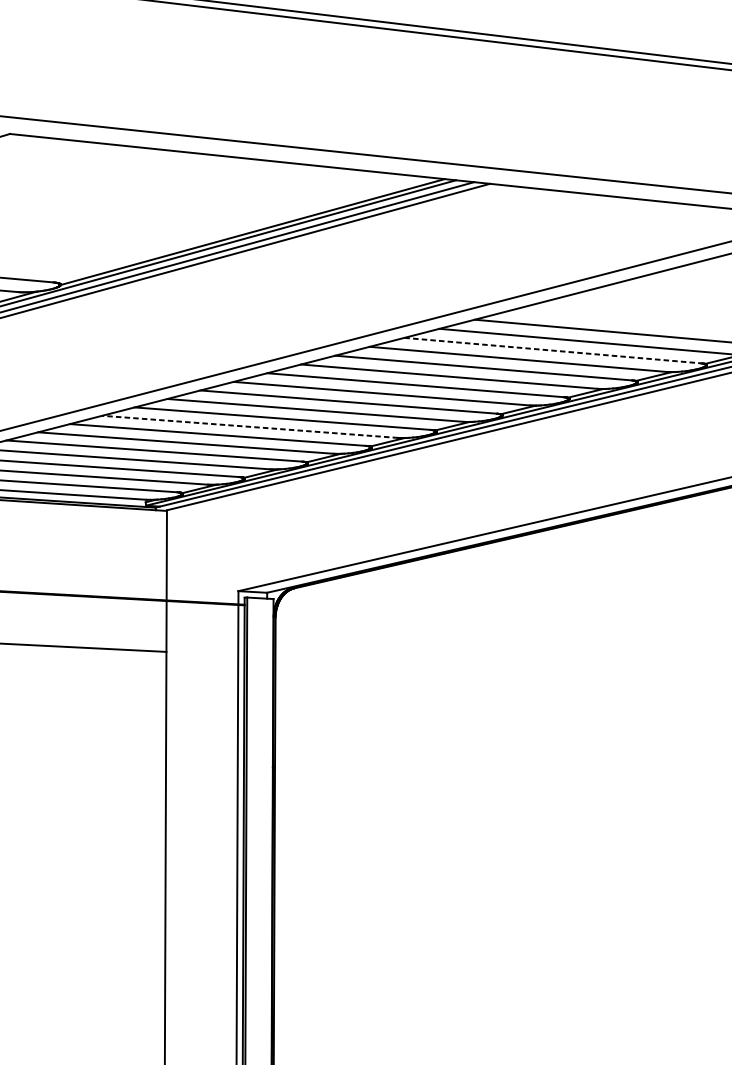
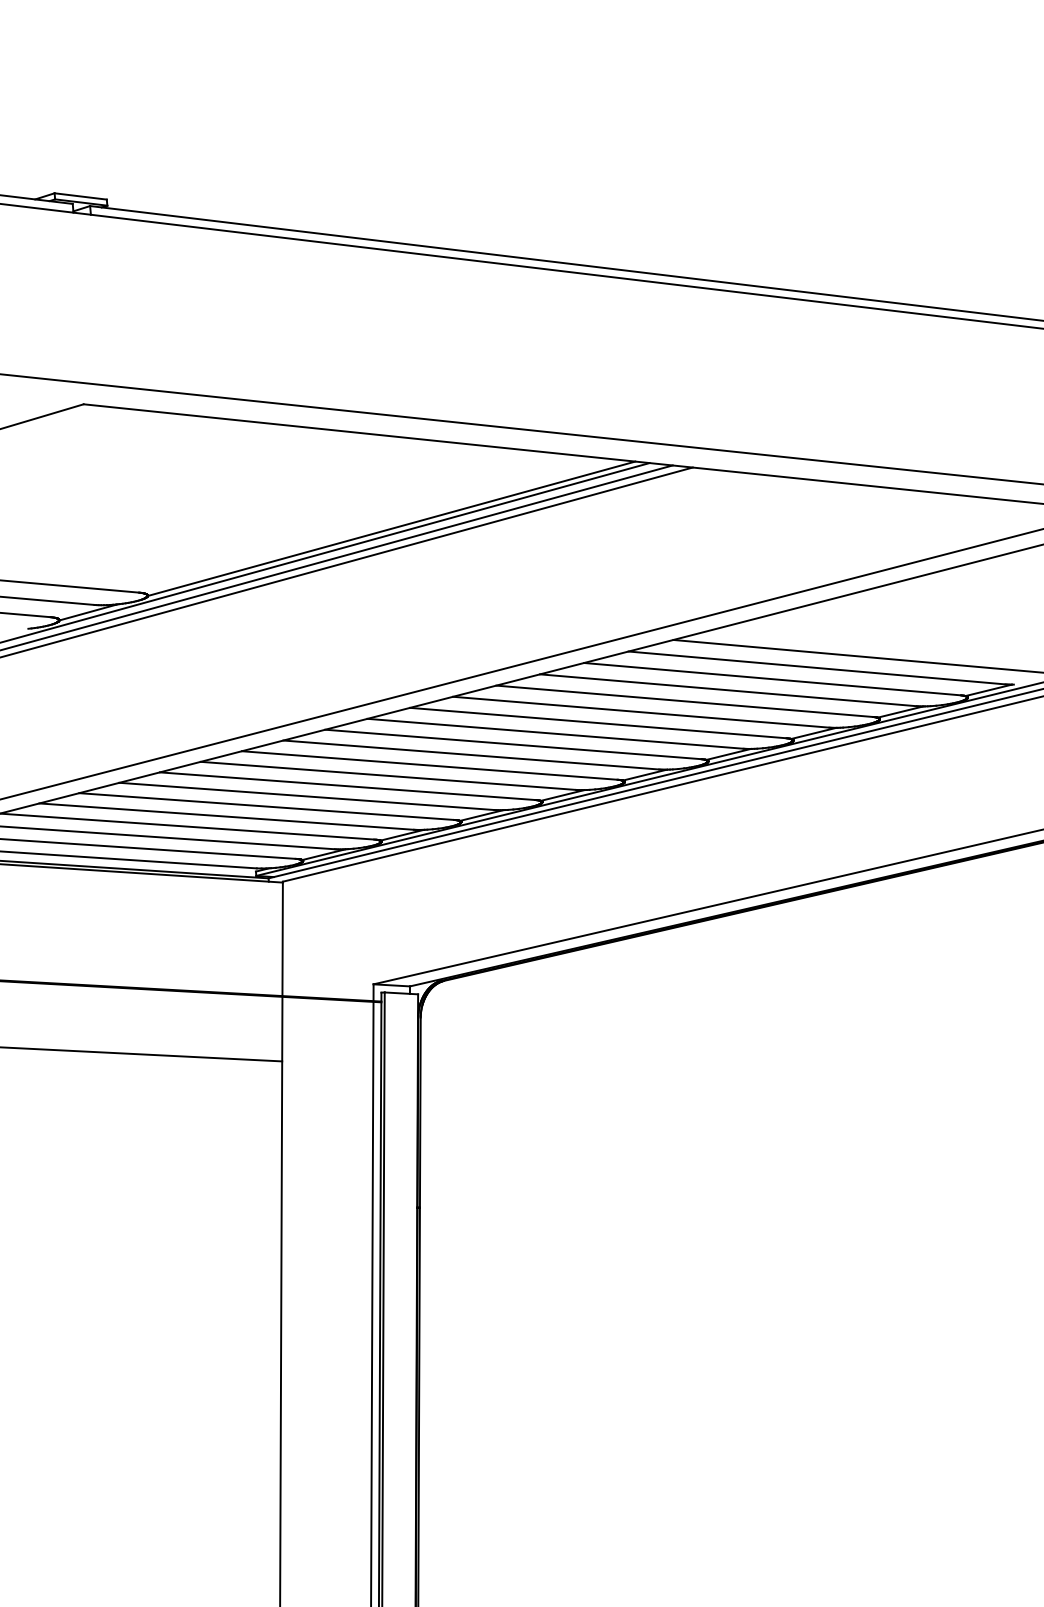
line: (553, 350) -> (773, 679), dashed -> solid
line: (249, 426) -> (387, 775), dashed -> solid

